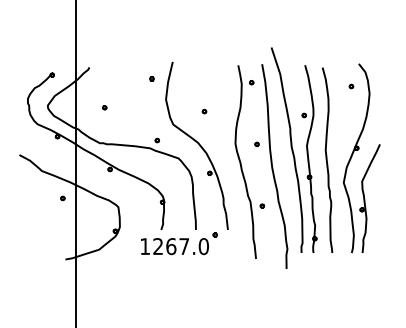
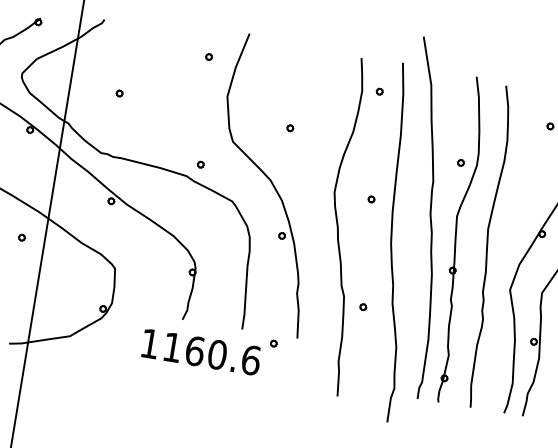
text: (181, 246) -> (212, 353), 1267.0 -> 1160.6

